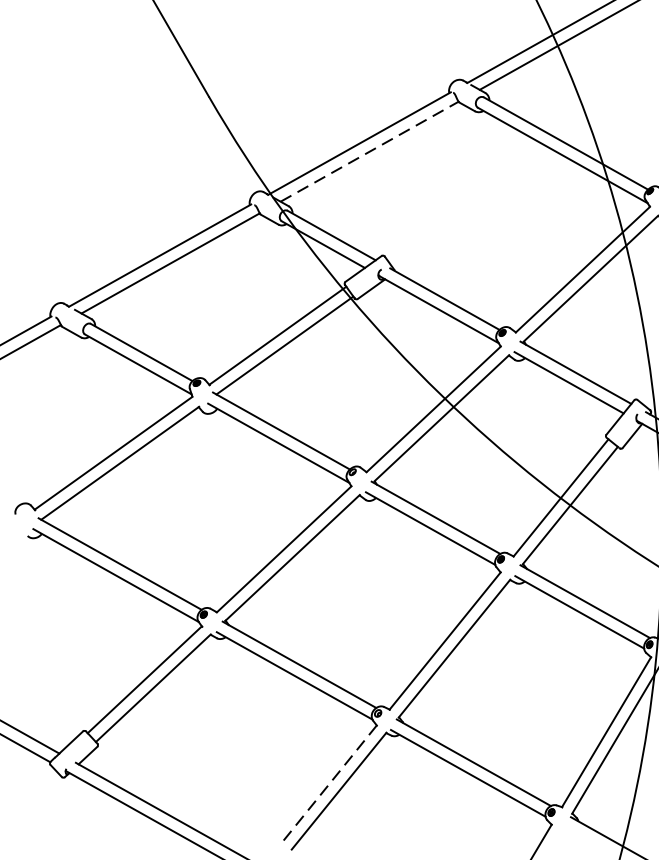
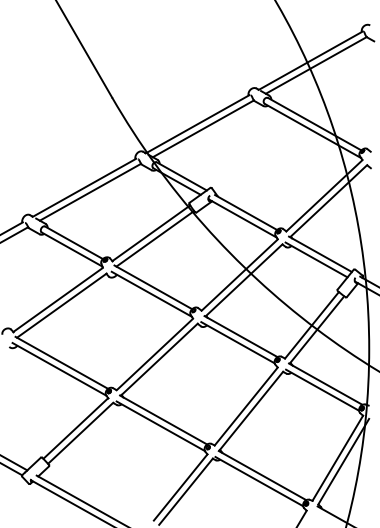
line: (369, 151) -> (203, 128), dashed -> solid
line: (329, 783) -> (180, 487), dashed -> solid

